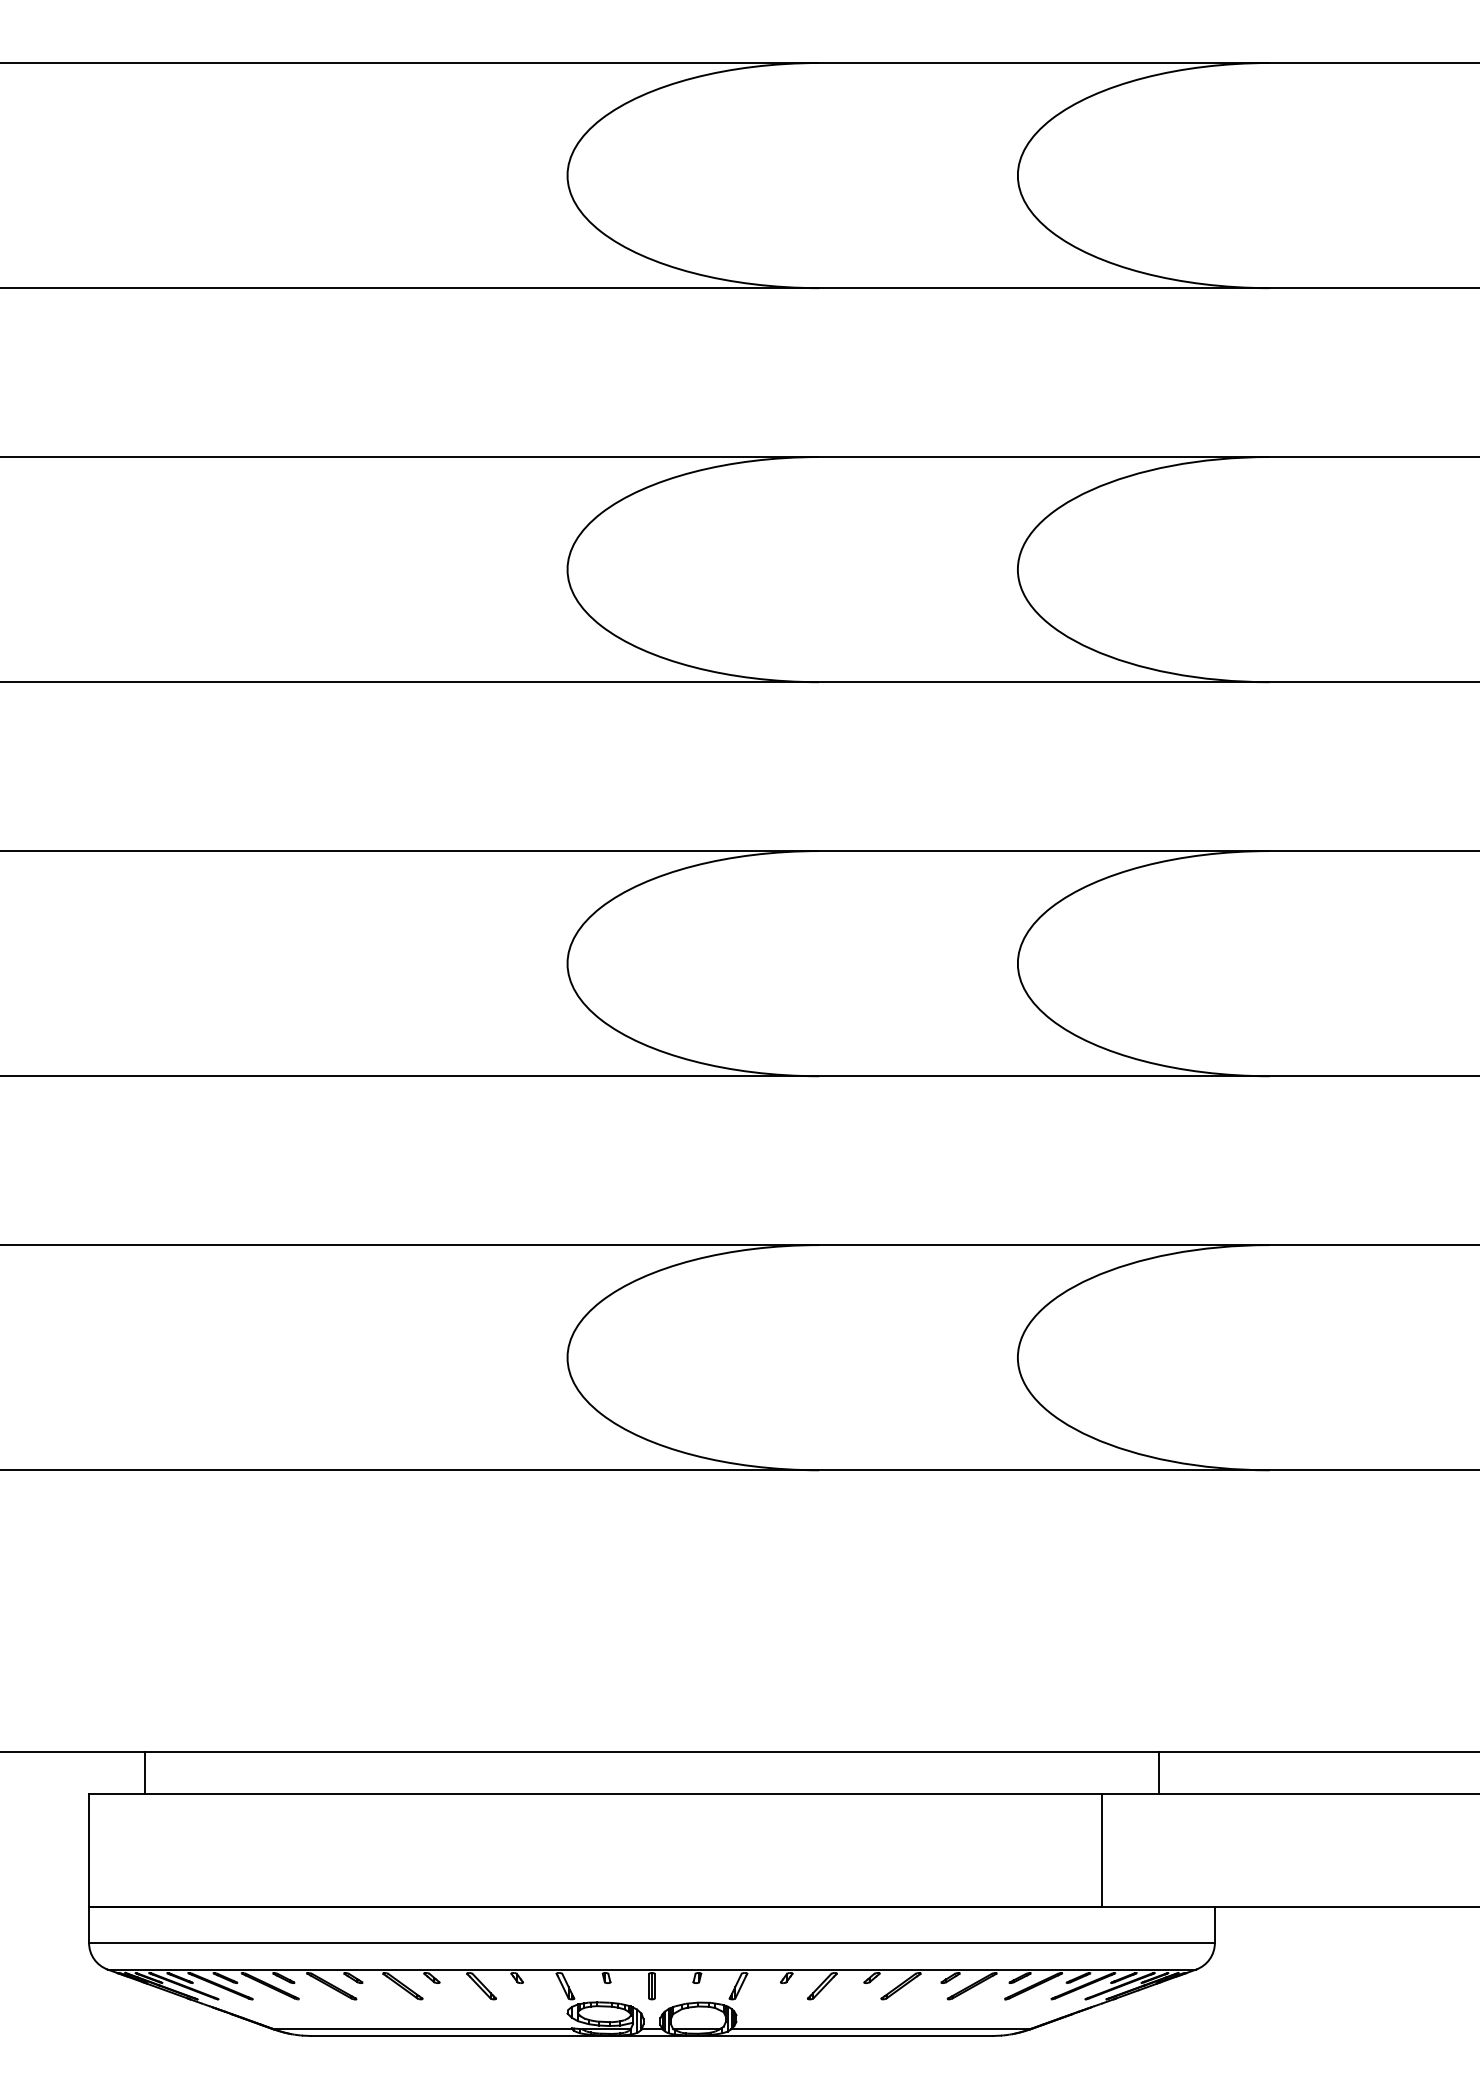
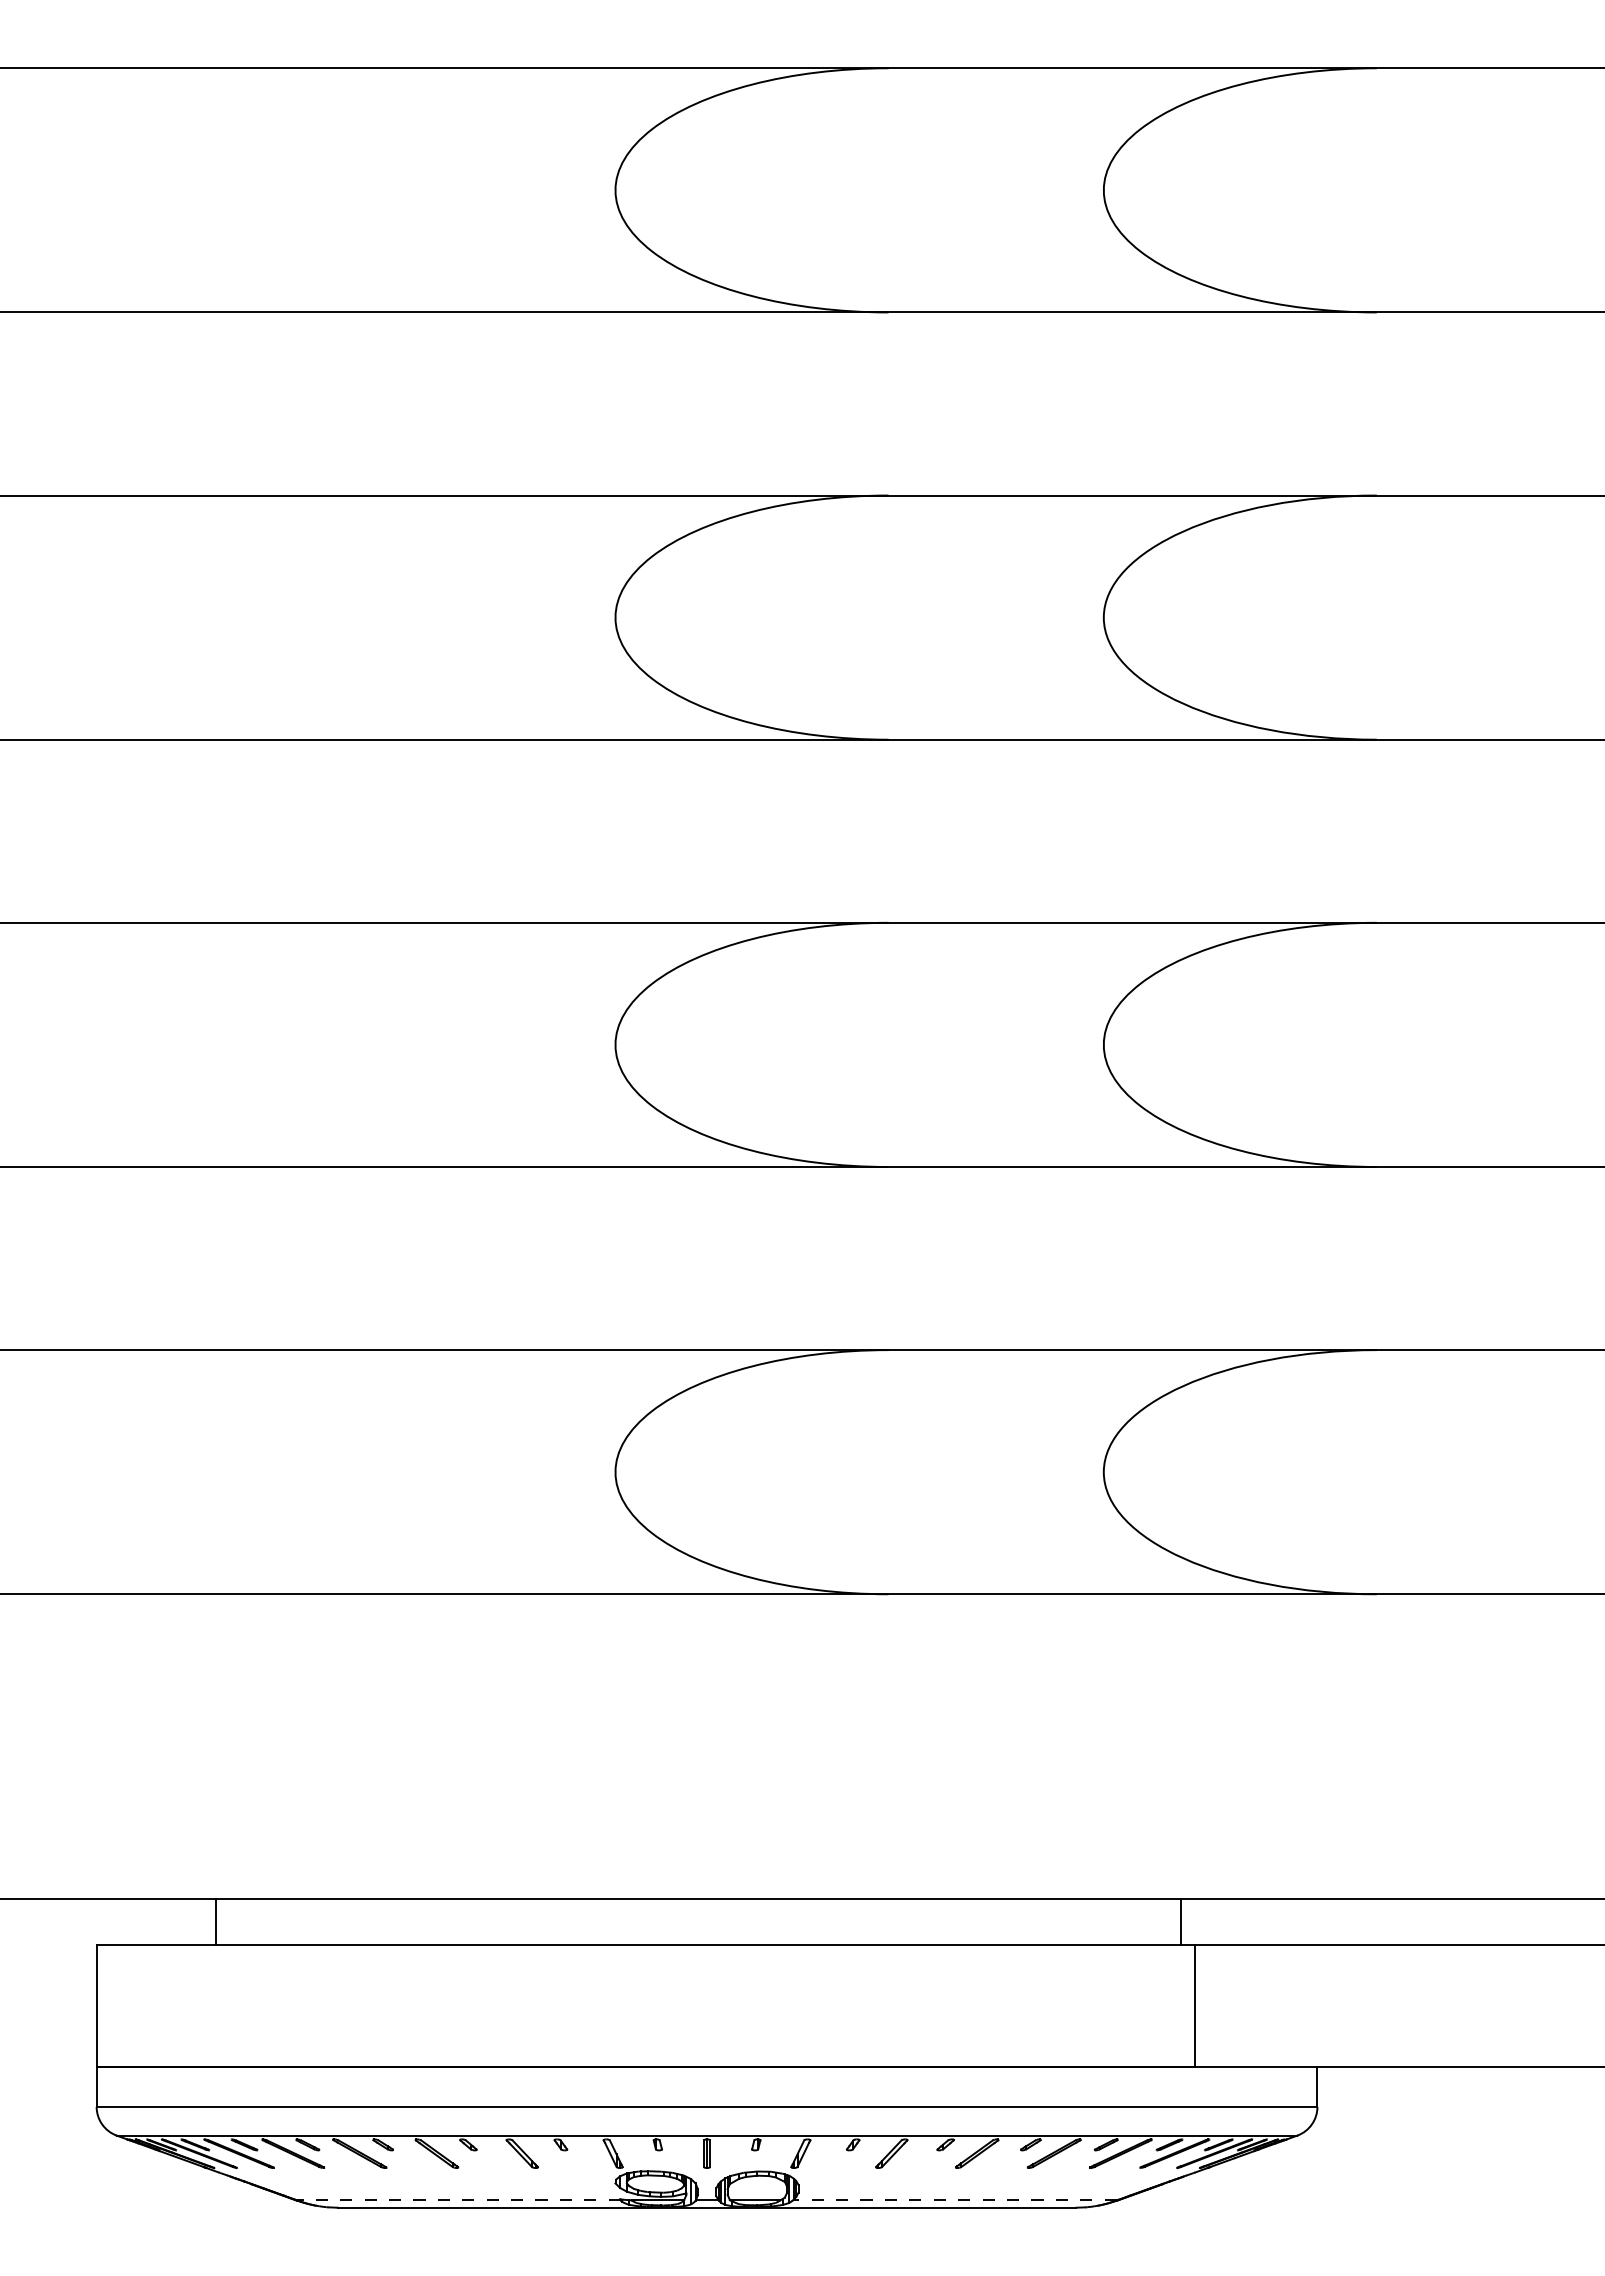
line: (145, 1772) -> (215, 1922), moved
line: (1158, 1772) -> (1181, 1922), moved
line: (423, 2029) -> (459, 2200), solid -> dashed
line: (880, 2029) -> (954, 2200), solid -> dashed

